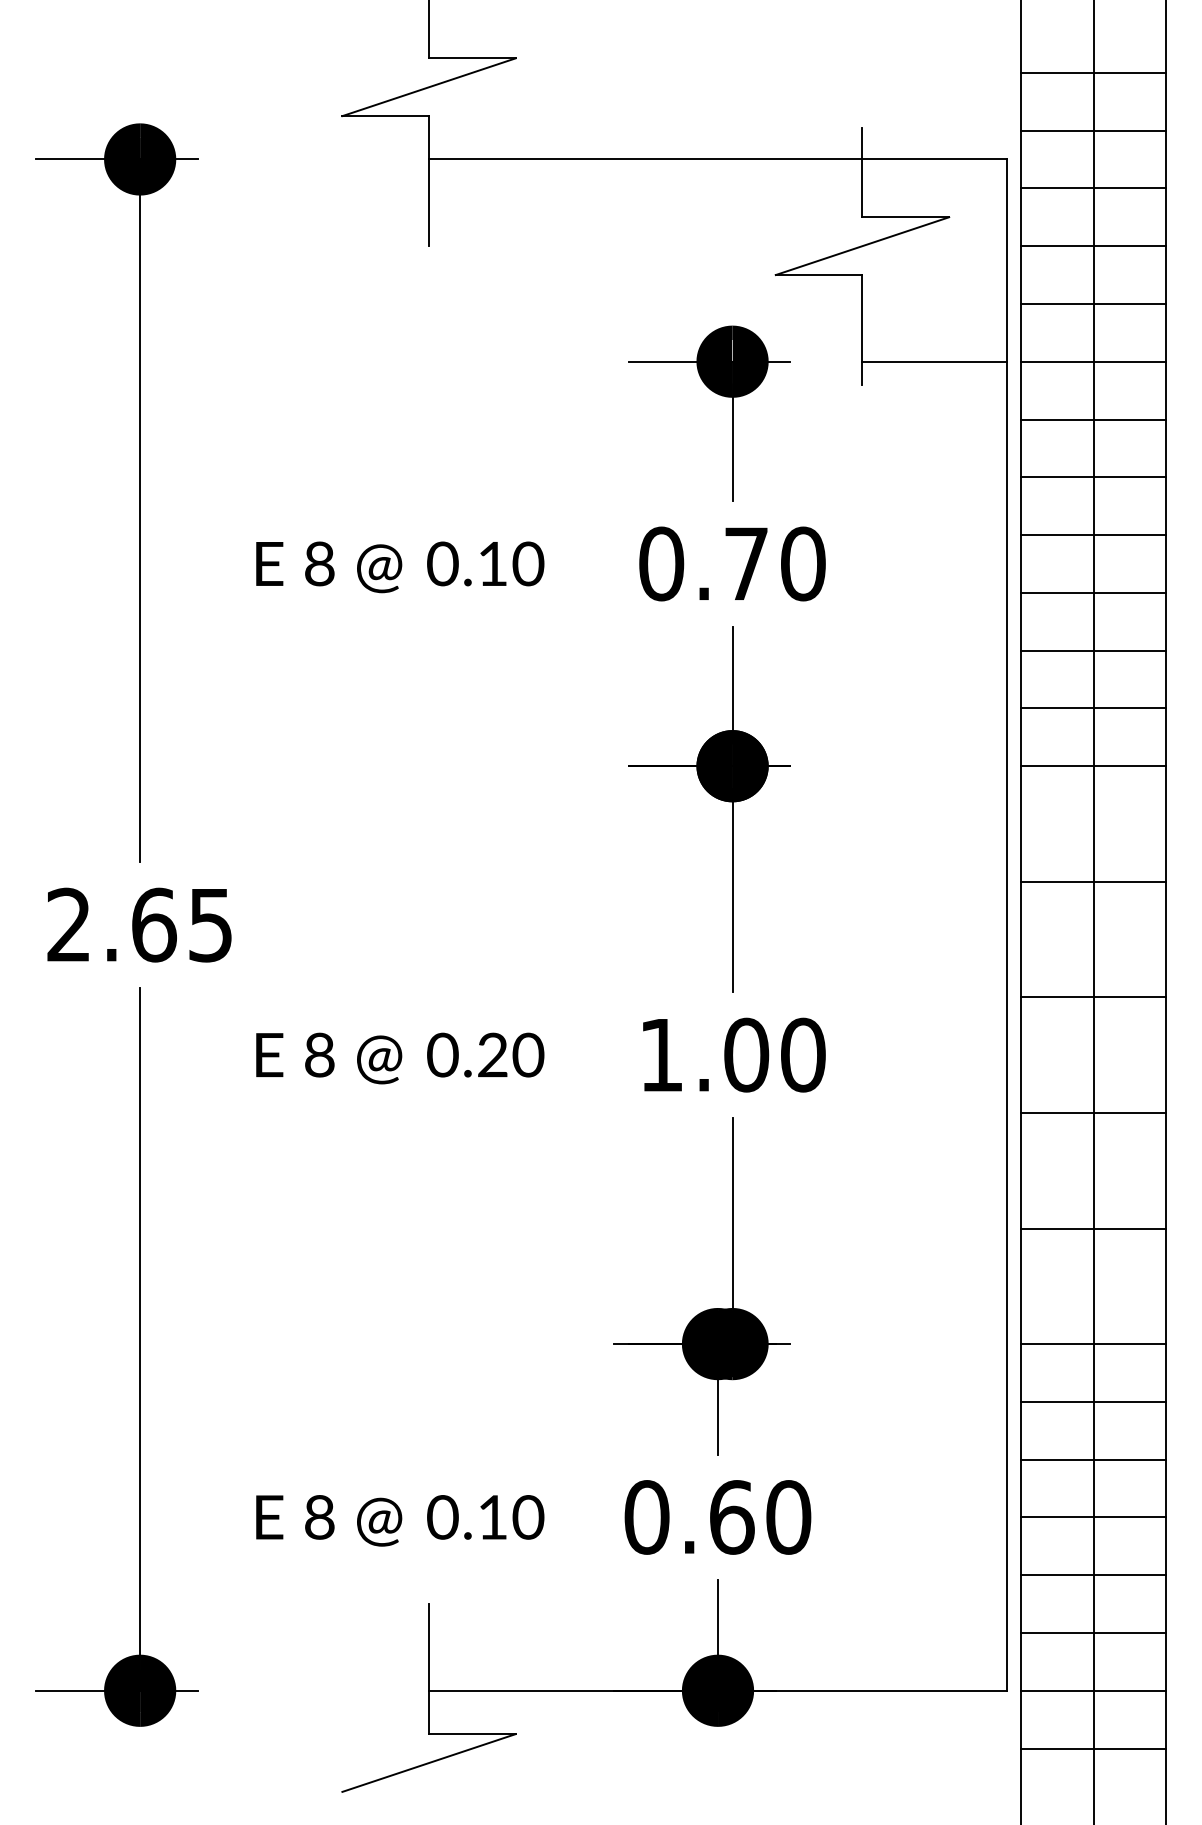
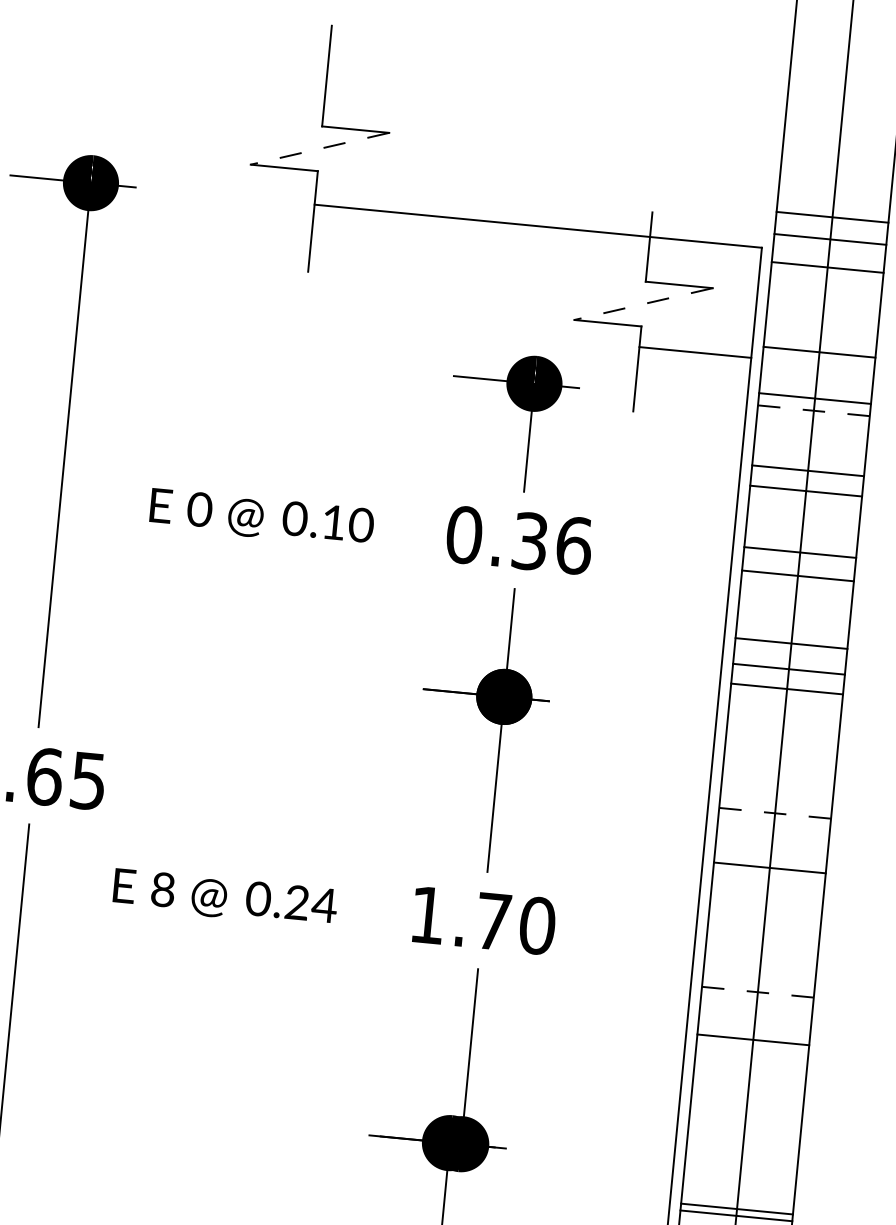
line: (1093, 72) -> (832, 217), moved
line: (428, 87) -> (319, 148), solid -> dashed
line: (1093, 130) -> (827, 267), moved
line: (1093, 188) -> (830, 239), moved
line: (862, 246) -> (643, 304), solid -> dashed
line: (1093, 246) -> (819, 352), moved
line: (1093, 303) -> (815, 398), moved
line: (934, 361) -> (695, 352), moved
line: (1094, 361) -> (814, 410), solid -> dashed
line: (1093, 419) -> (806, 491), moved
line: (1093, 477) -> (808, 470), moved
line: (1093, 535) -> (797, 576), moved
text: (775, 563) -> (552, 543), 0.70 -> 0.36
text: (319, 564) -> (199, 510), 8 -> 0
line: (1093, 592) -> (800, 552), moved
line: (1093, 650) -> (788, 669), moved
line: (1093, 708) -> (791, 643), moved
line: (1093, 766) -> (787, 689), moved
line: (1094, 881) -> (775, 813), solid -> dashed
line: (1093, 997) -> (769, 868), moved
text: (527, 1054) -> (324, 904), 0.20 -> 0.24
text: (746, 1054) -> (493, 921), 1.00 -> 1.70
line: (1094, 1112) -> (758, 991), solid -> dashed
line: (1093, 1228) -> (753, 1039), moved
line: (1093, 1344) -> (736, 1209), moved

